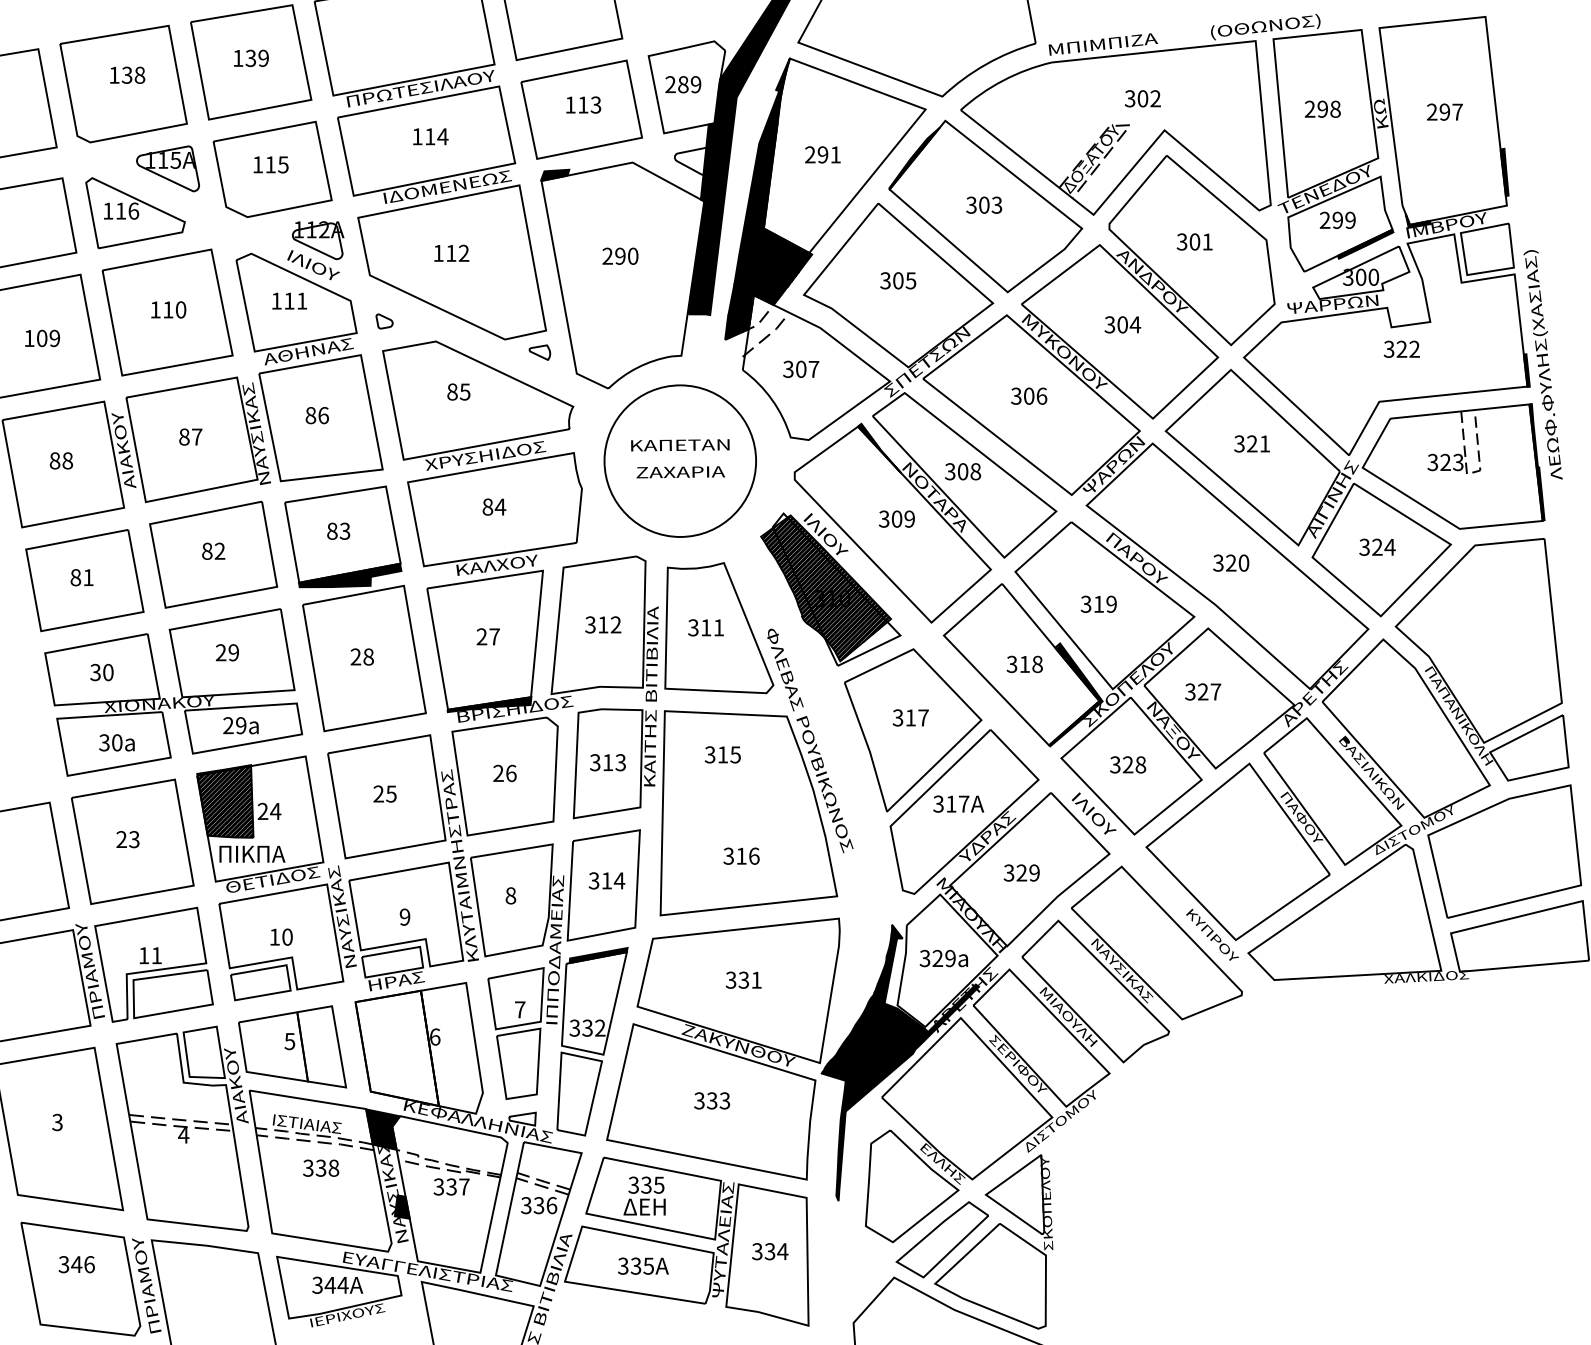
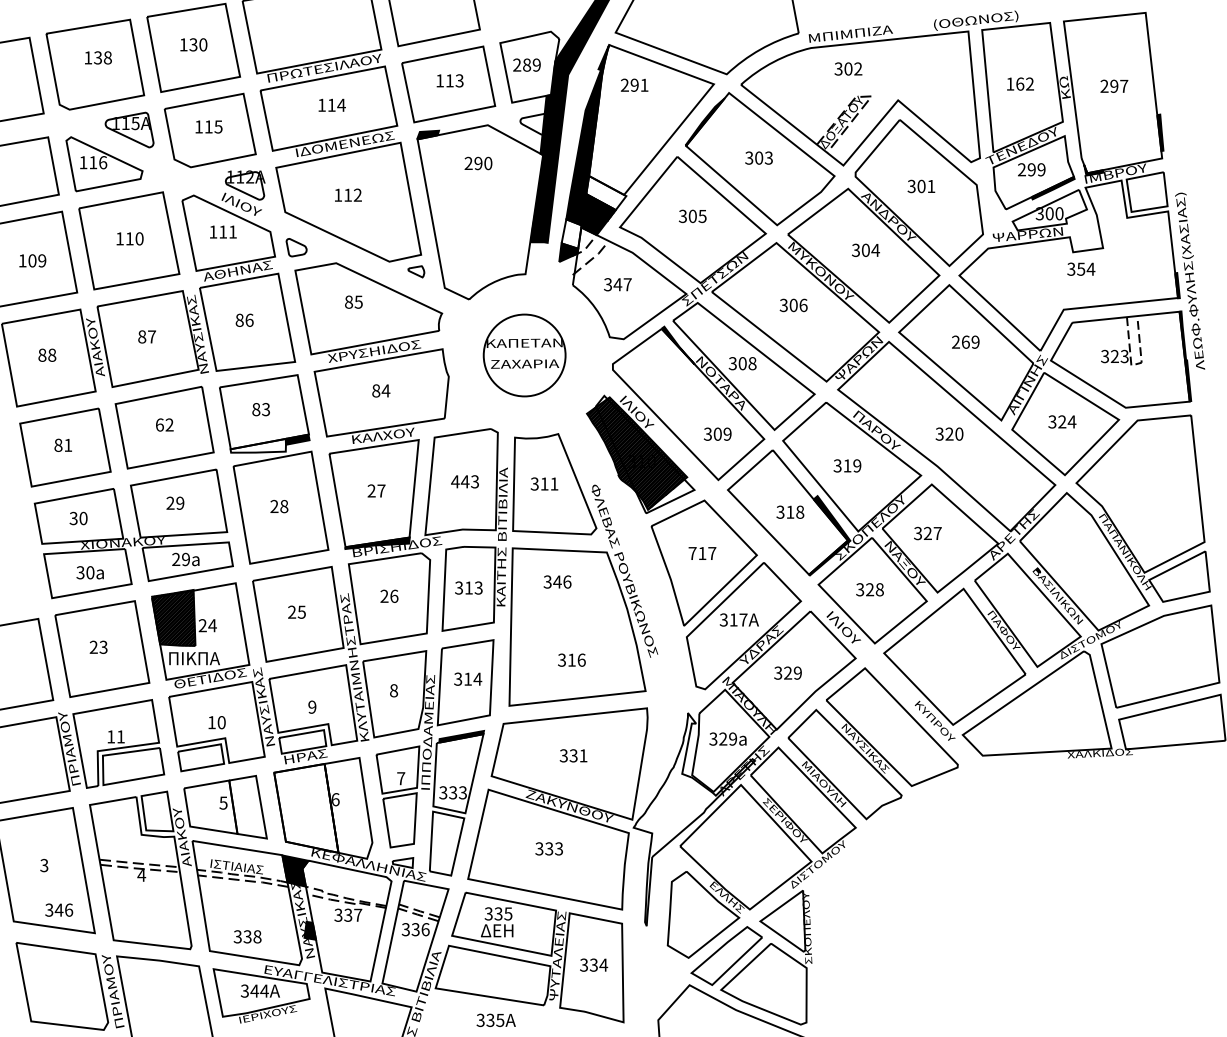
text: (263, 57) -> (203, 44), 139 -> 130
text: (1142, 98) -> (848, 68), moved
text: (1323, 108) -> (1020, 83), 298 -> 162
text: (822, 153) -> (634, 84), moved
fill: (786, 251) -> (606, 193), removed
text: (620, 256) -> (478, 163), moved
fill: (741, 302) -> (571, 233), removed
part: (384, 321) -> (296, 247), size x1.6
text: (1408, 348) -> (1086, 268), 322 -> 354
text: (800, 369) -> (617, 284), 307 -> 347
text: (1251, 443) -> (965, 341), 321 -> 269
circle: (680, 461) -> (524, 355), size x0.7
text: (896, 518) -> (717, 433), moved
text: (206, 550) -> (159, 424), 82 -> 62
fill: (333, 577) -> (257, 445), removed
text: (603, 624) -> (465, 481), 312 -> 443
text: (897, 717) -> (692, 553), 317 -> 717
text: (729, 754) -> (562, 581), 315 -> 346
text: (599, 1029) -> (462, 793), 332 -> 333
fill: (899, 1062) -> (693, 819), removed
text: (320, 1167) -> (247, 936), moved
text: (77, 1263) -> (59, 909), moved
text: (642, 1265) -> (495, 1019), moved

